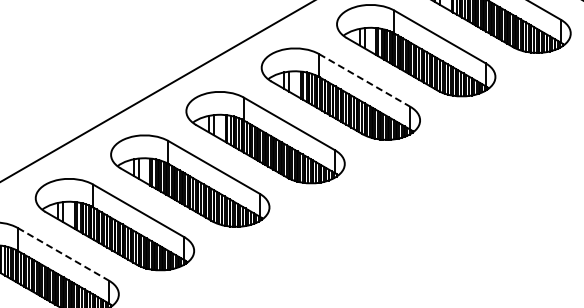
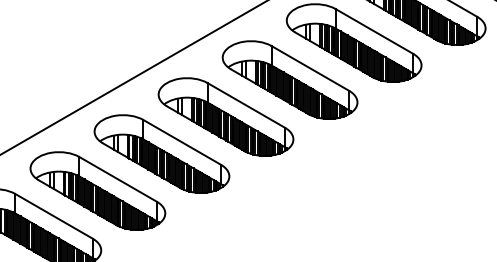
line: (364, 80) -> (310, 68), dashed -> solid
line: (63, 254) -> (54, 216), dashed -> solid

